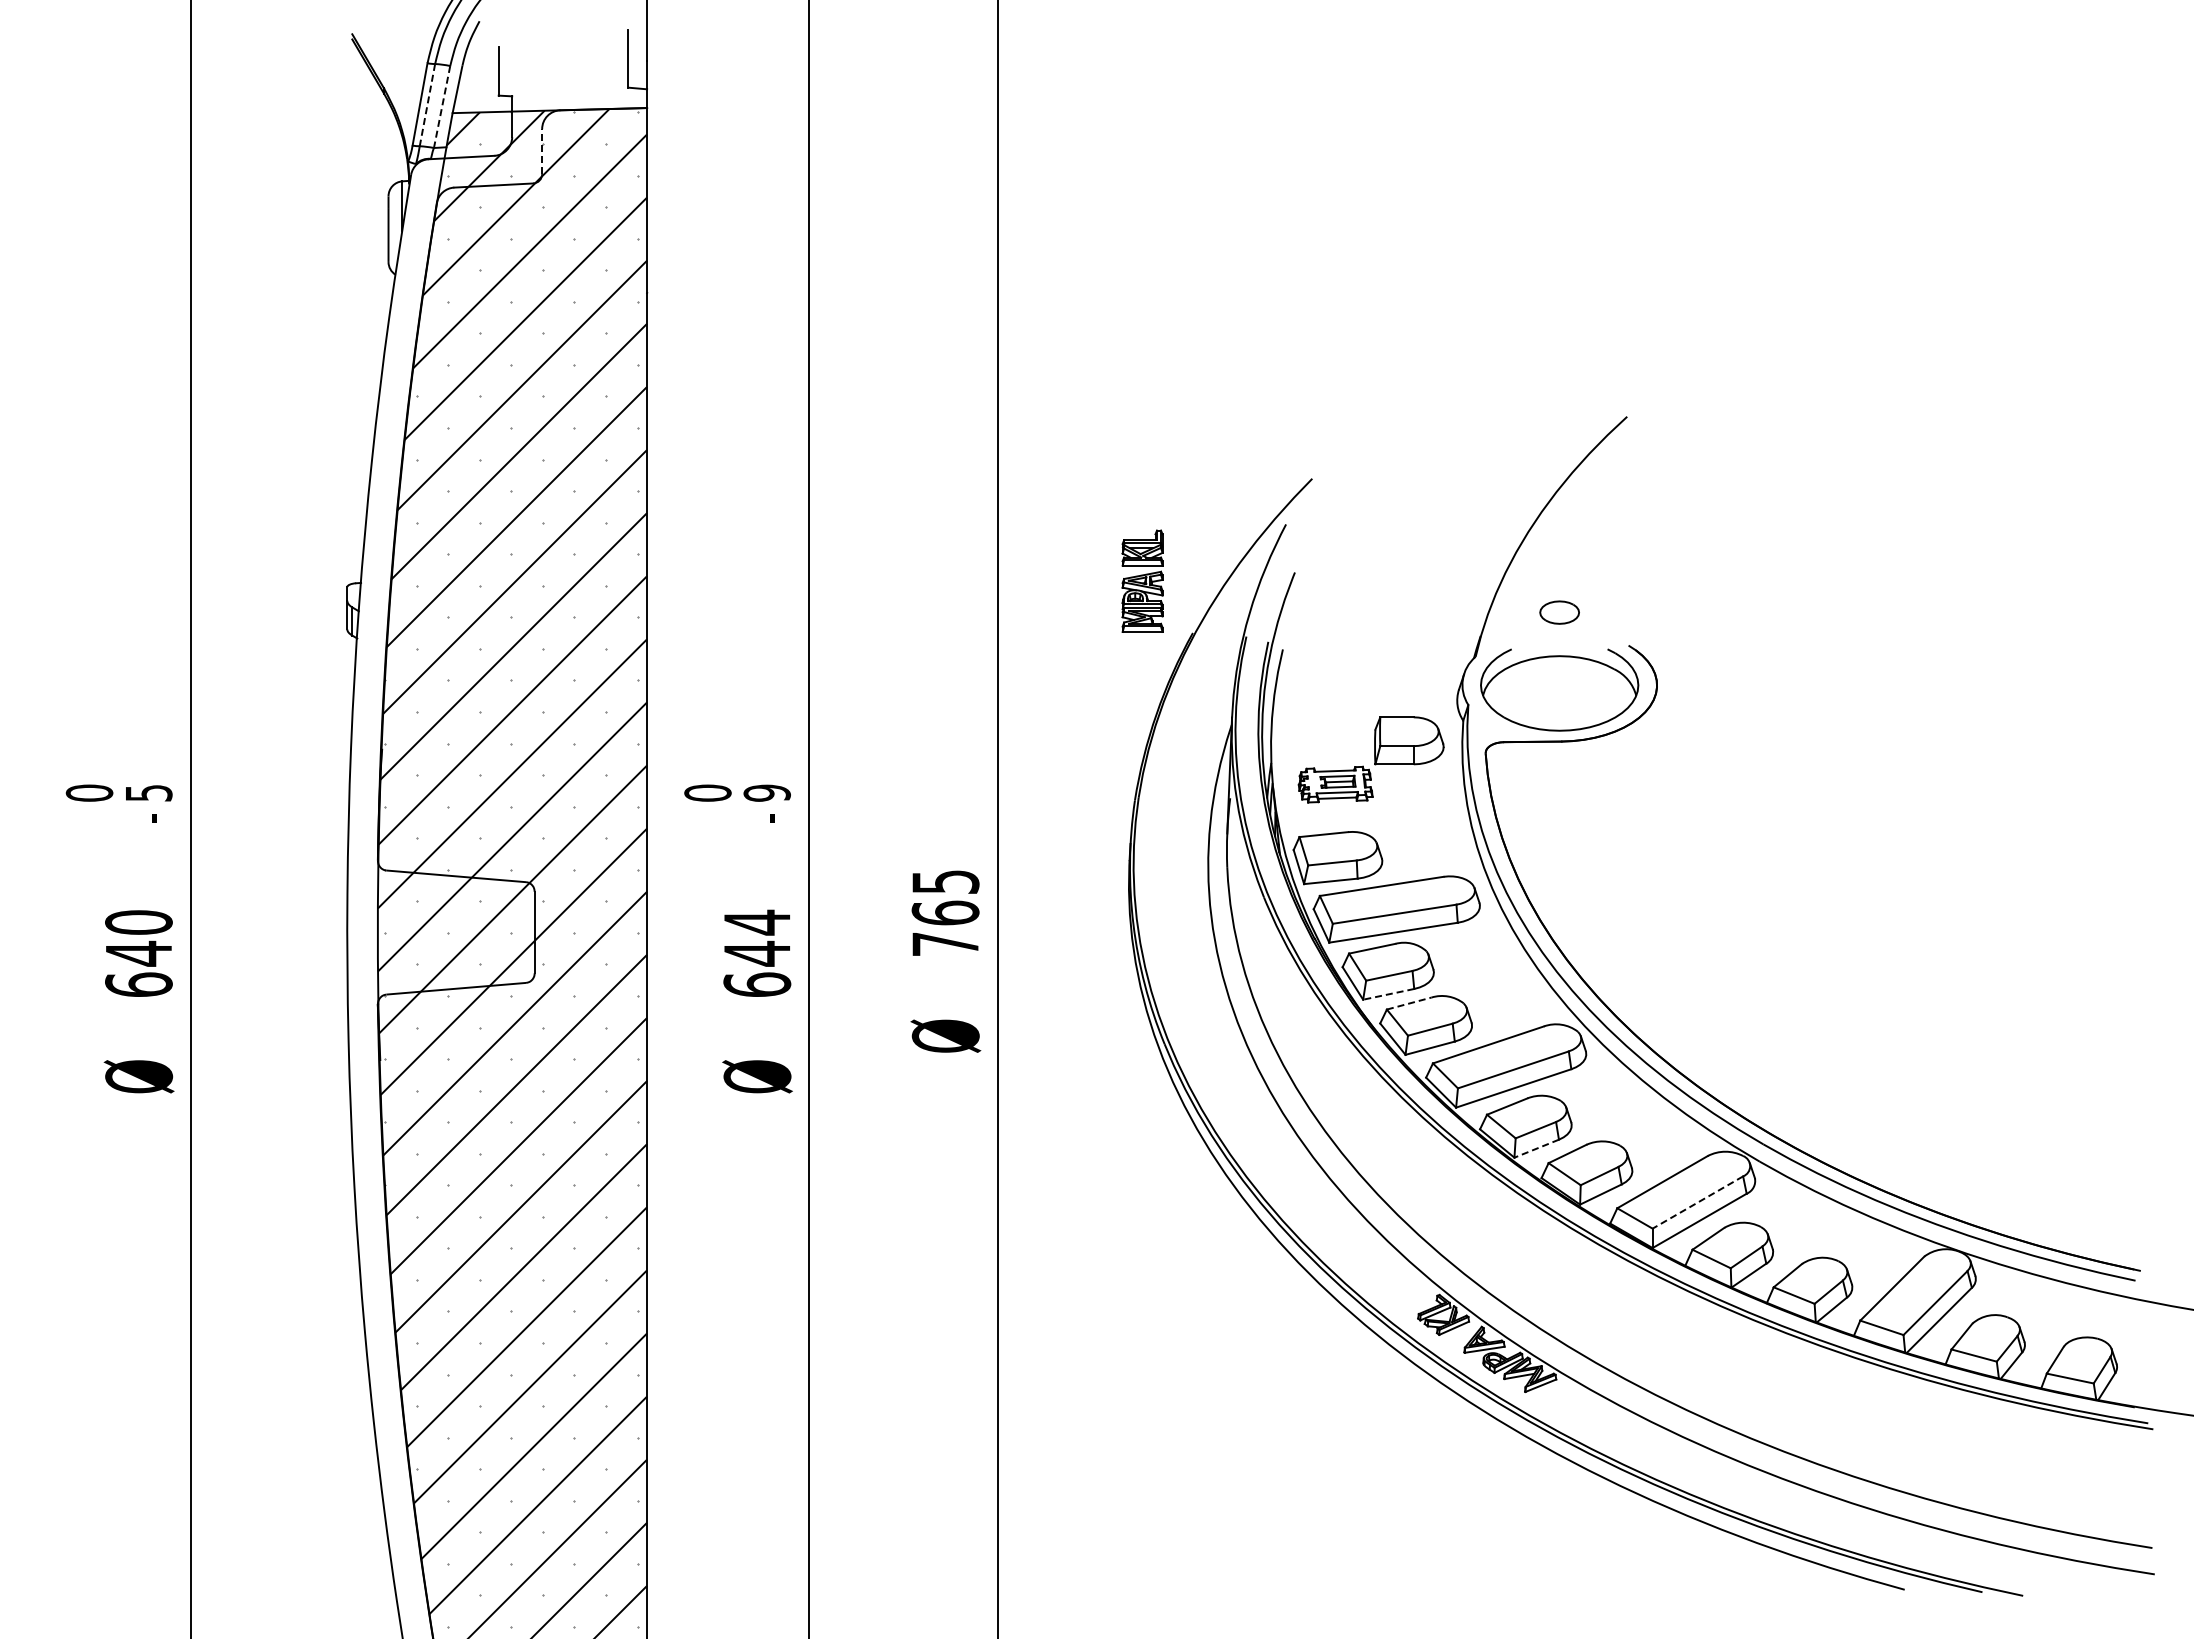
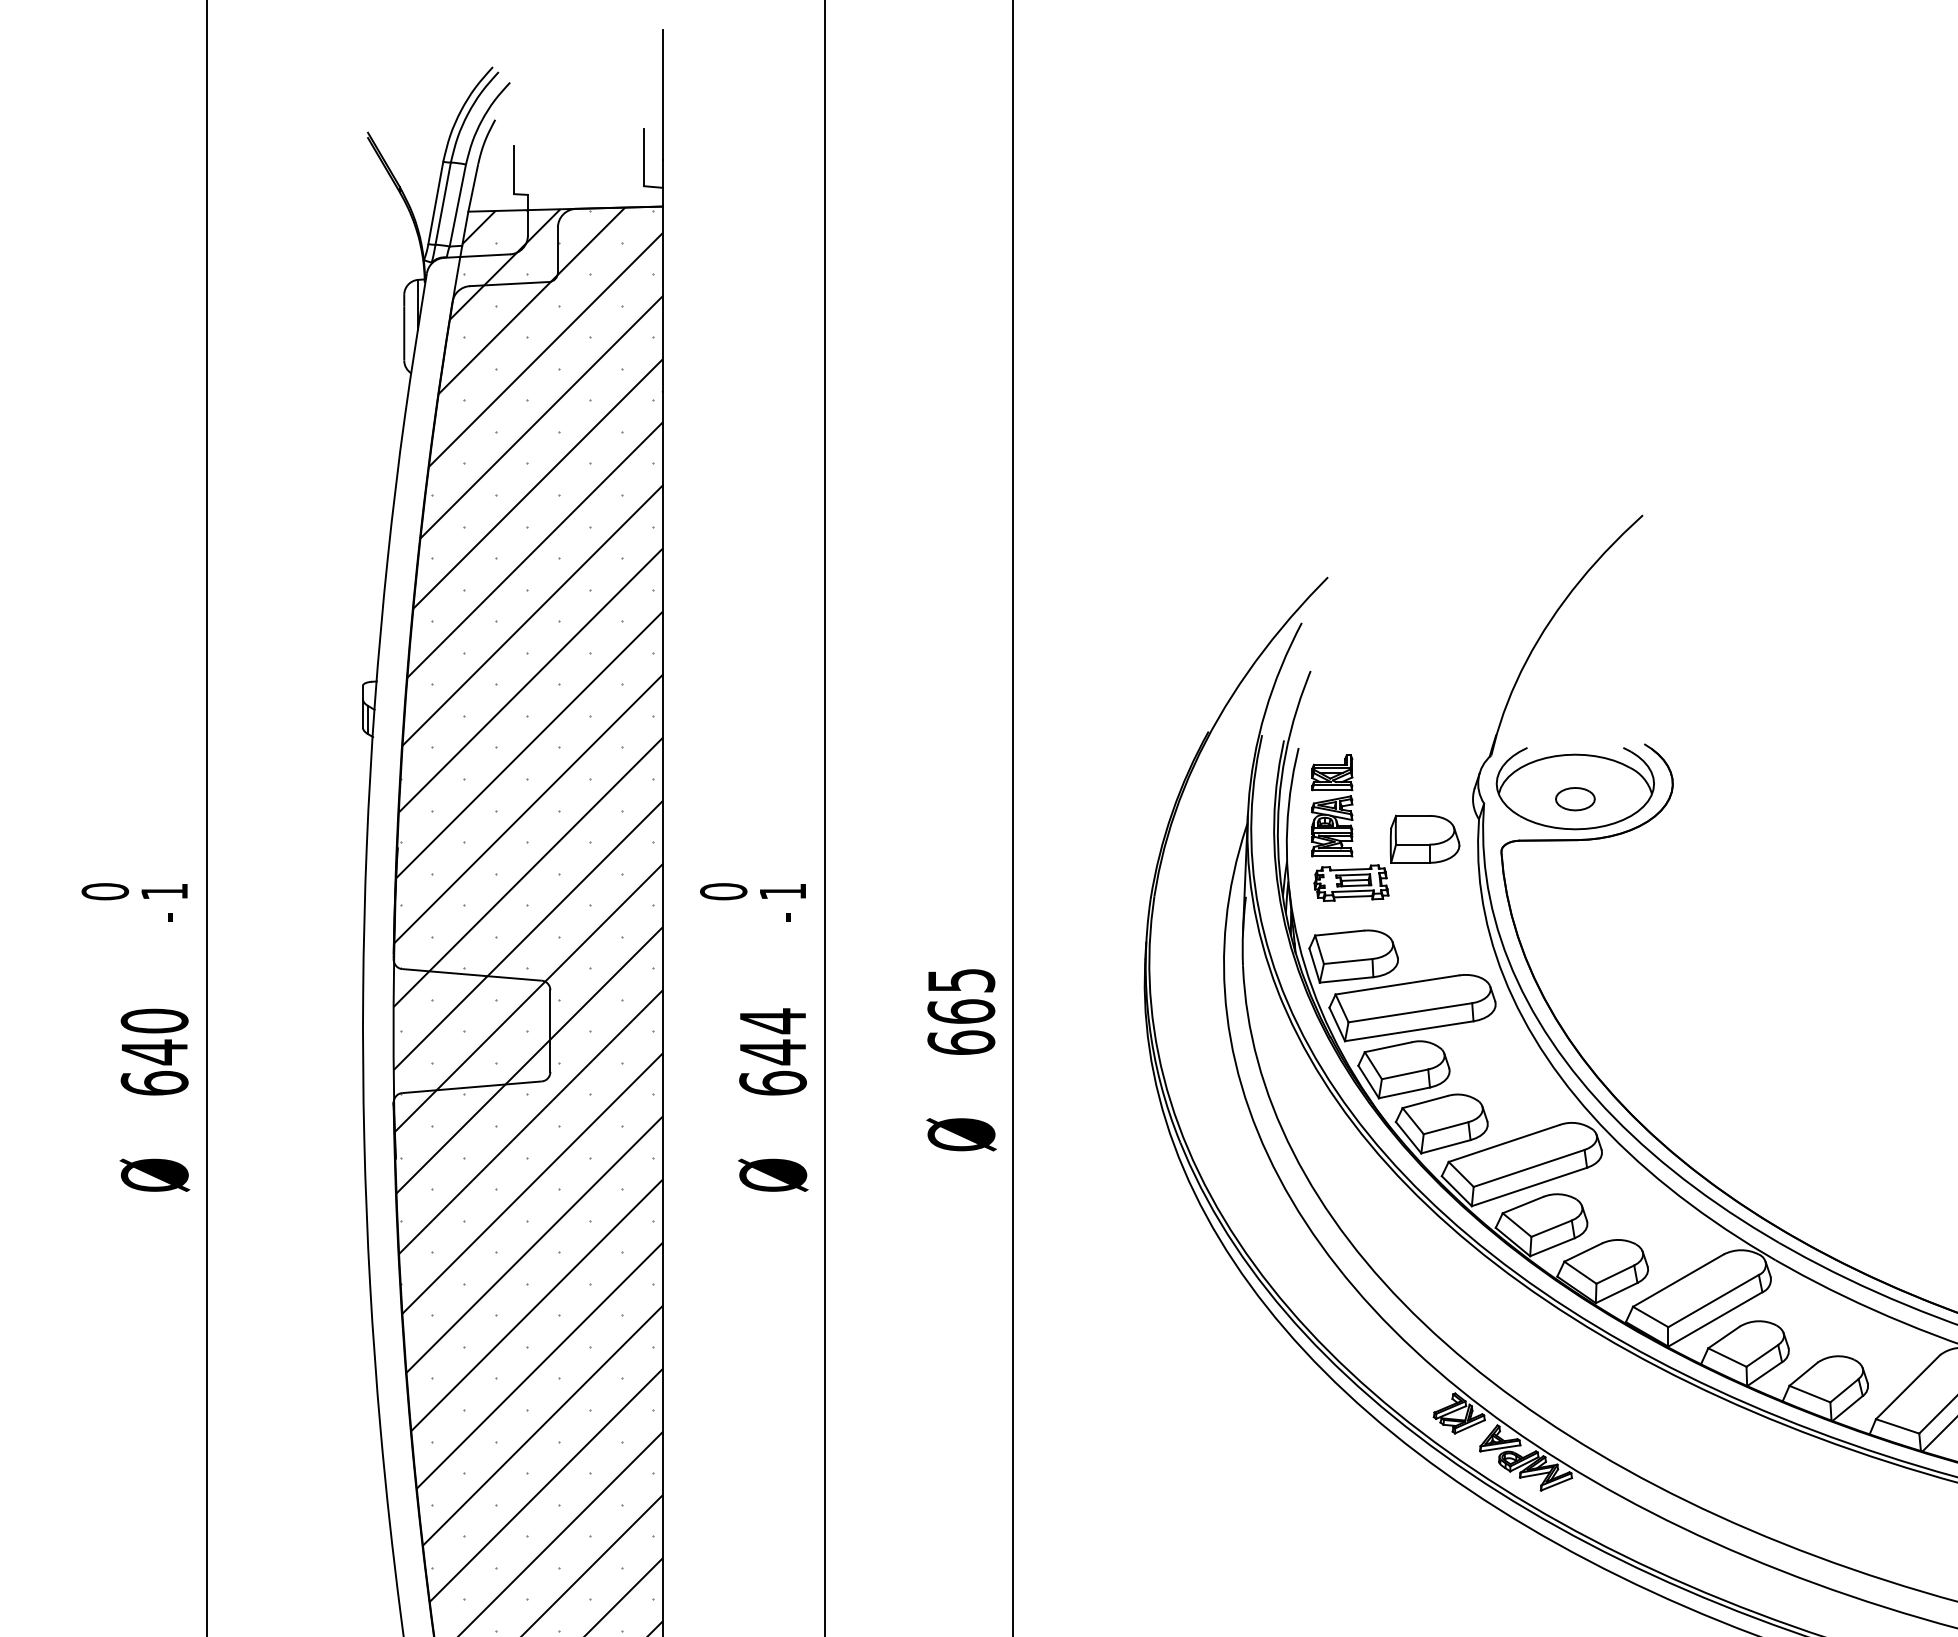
line: (427, 105) -> (443, 204), dashed -> solid
line: (442, 107) -> (458, 206), dashed -> solid
line: (542, 151) -> (558, 250), dashed -> solid
part: (1142, 580) -> (1332, 805), moved
part: (1559, 612) -> (1575, 799), moved
text: (766, 792) -> (782, 891), 9 -> 1
text: (149, 793) -> (165, 892), 5 -> 1
text: (945, 943) -> (961, 1042), 765 -> 665
line: (1388, 994) -> (1404, 1093), dashed -> solid
line: (1409, 1003) -> (1425, 1102), dashed -> solid
line: (1536, 1148) -> (1552, 1247), dashed -> solid
line: (1697, 1202) -> (1713, 1301), dashed -> solid

